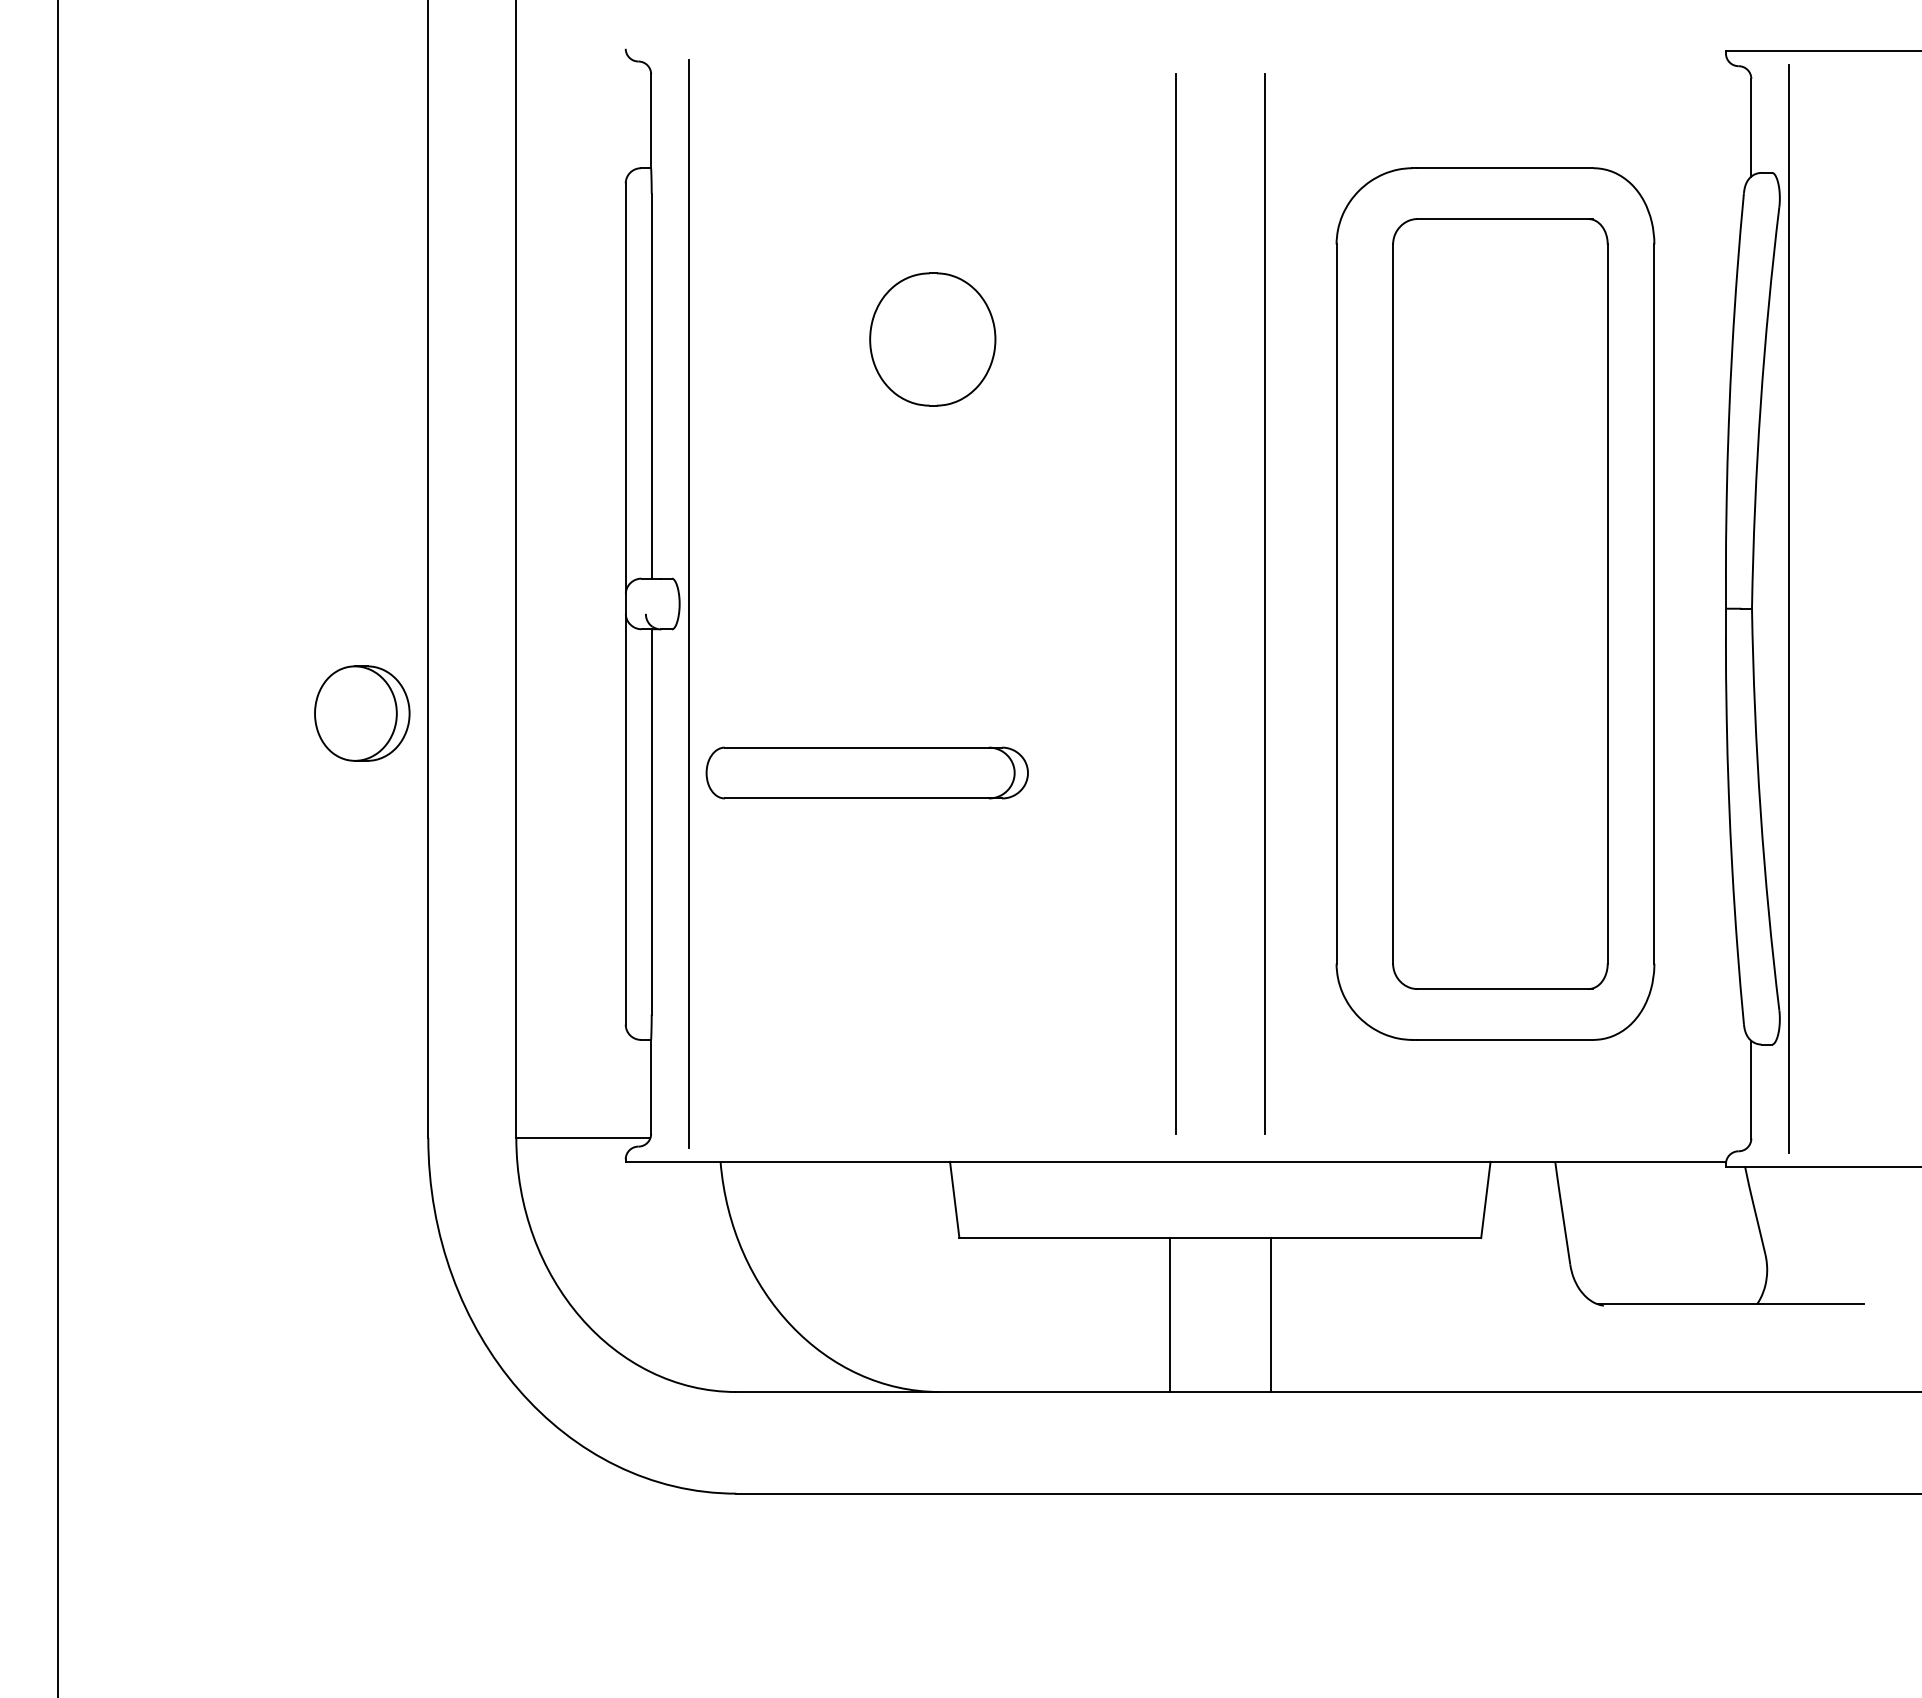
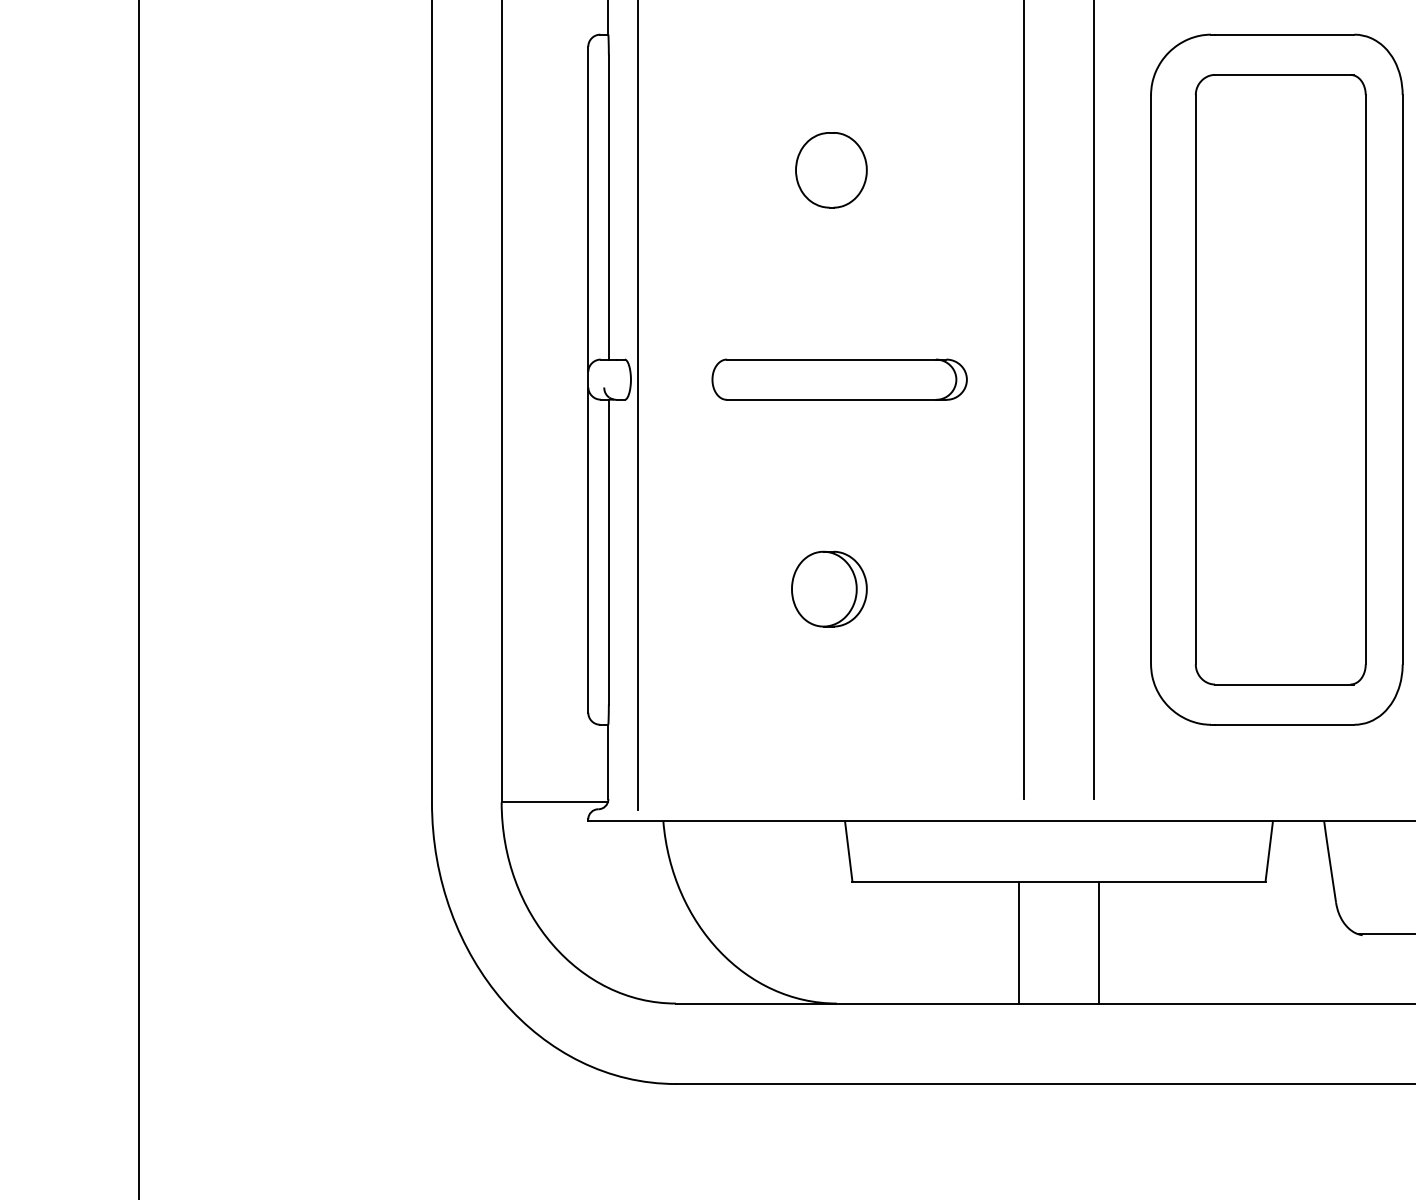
part: (932, 339) -> (831, 170), size x0.71
part: (362, 713) -> (829, 589), moved
part: (866, 772) -> (839, 379), moved

